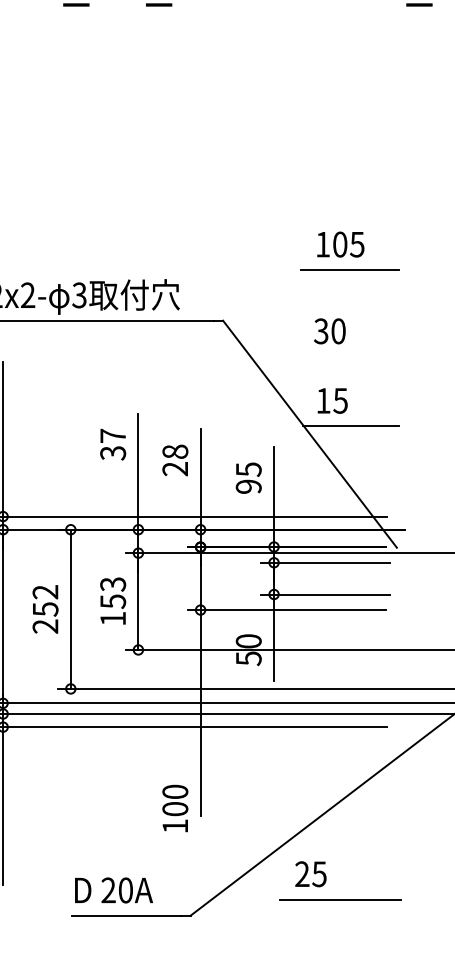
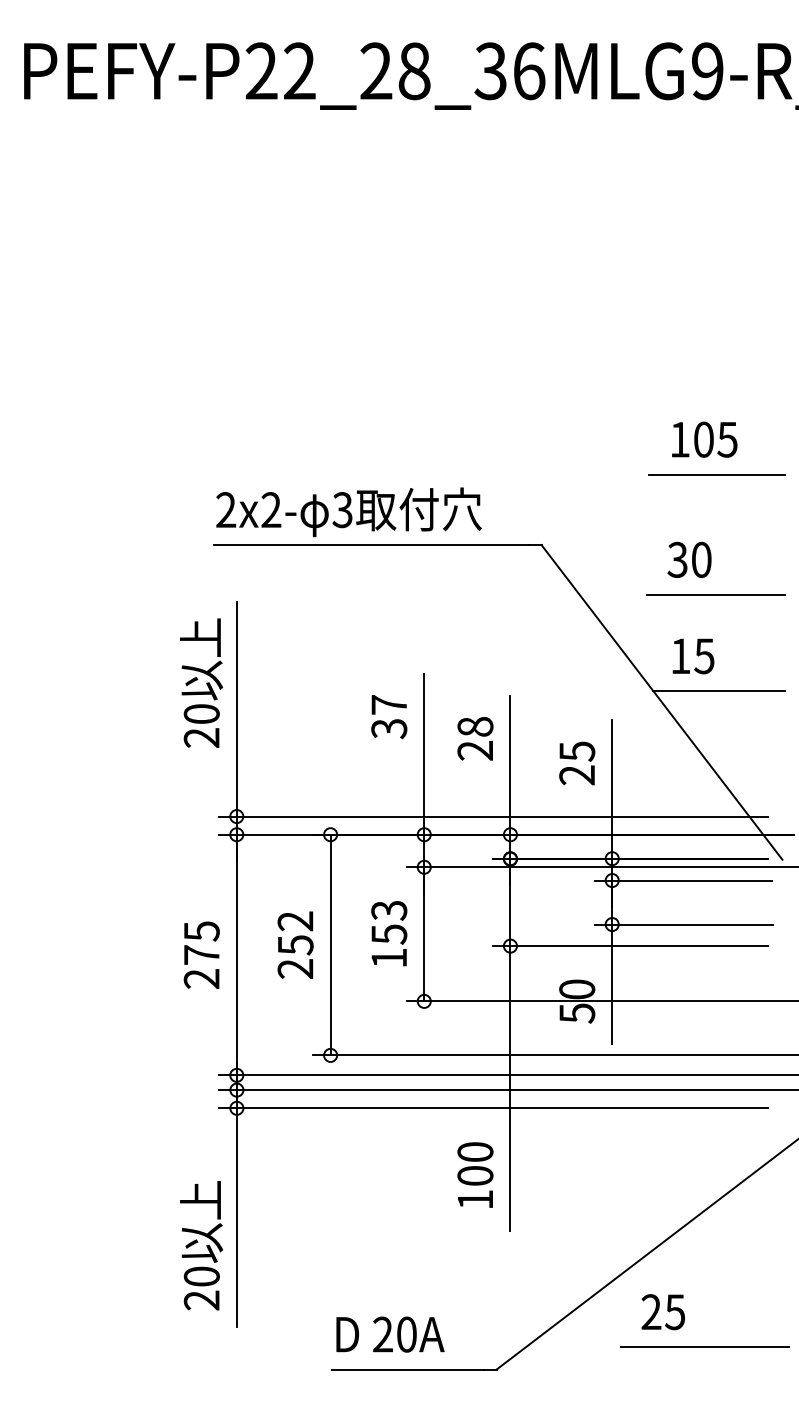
line: (348, 356) -> (715, 594), added
text: (248, 486) -> (577, 775), 95 -> 25
text: (175, 808) -> (475, 1174), moved

